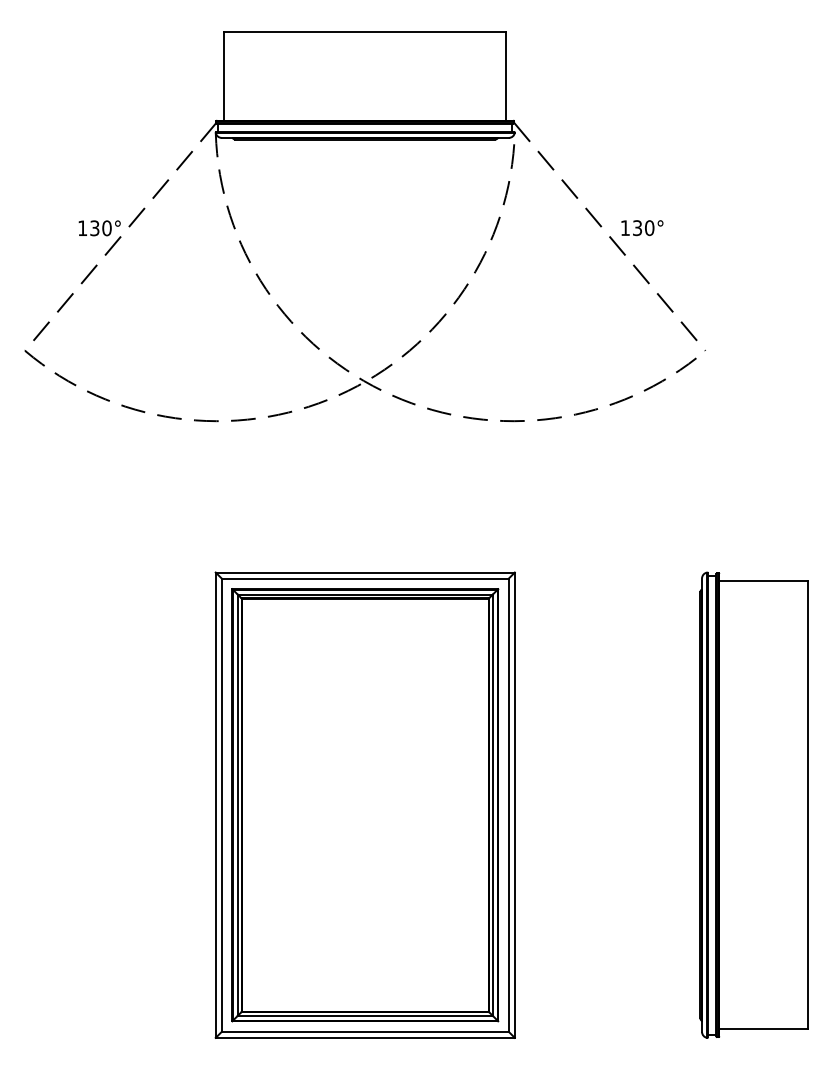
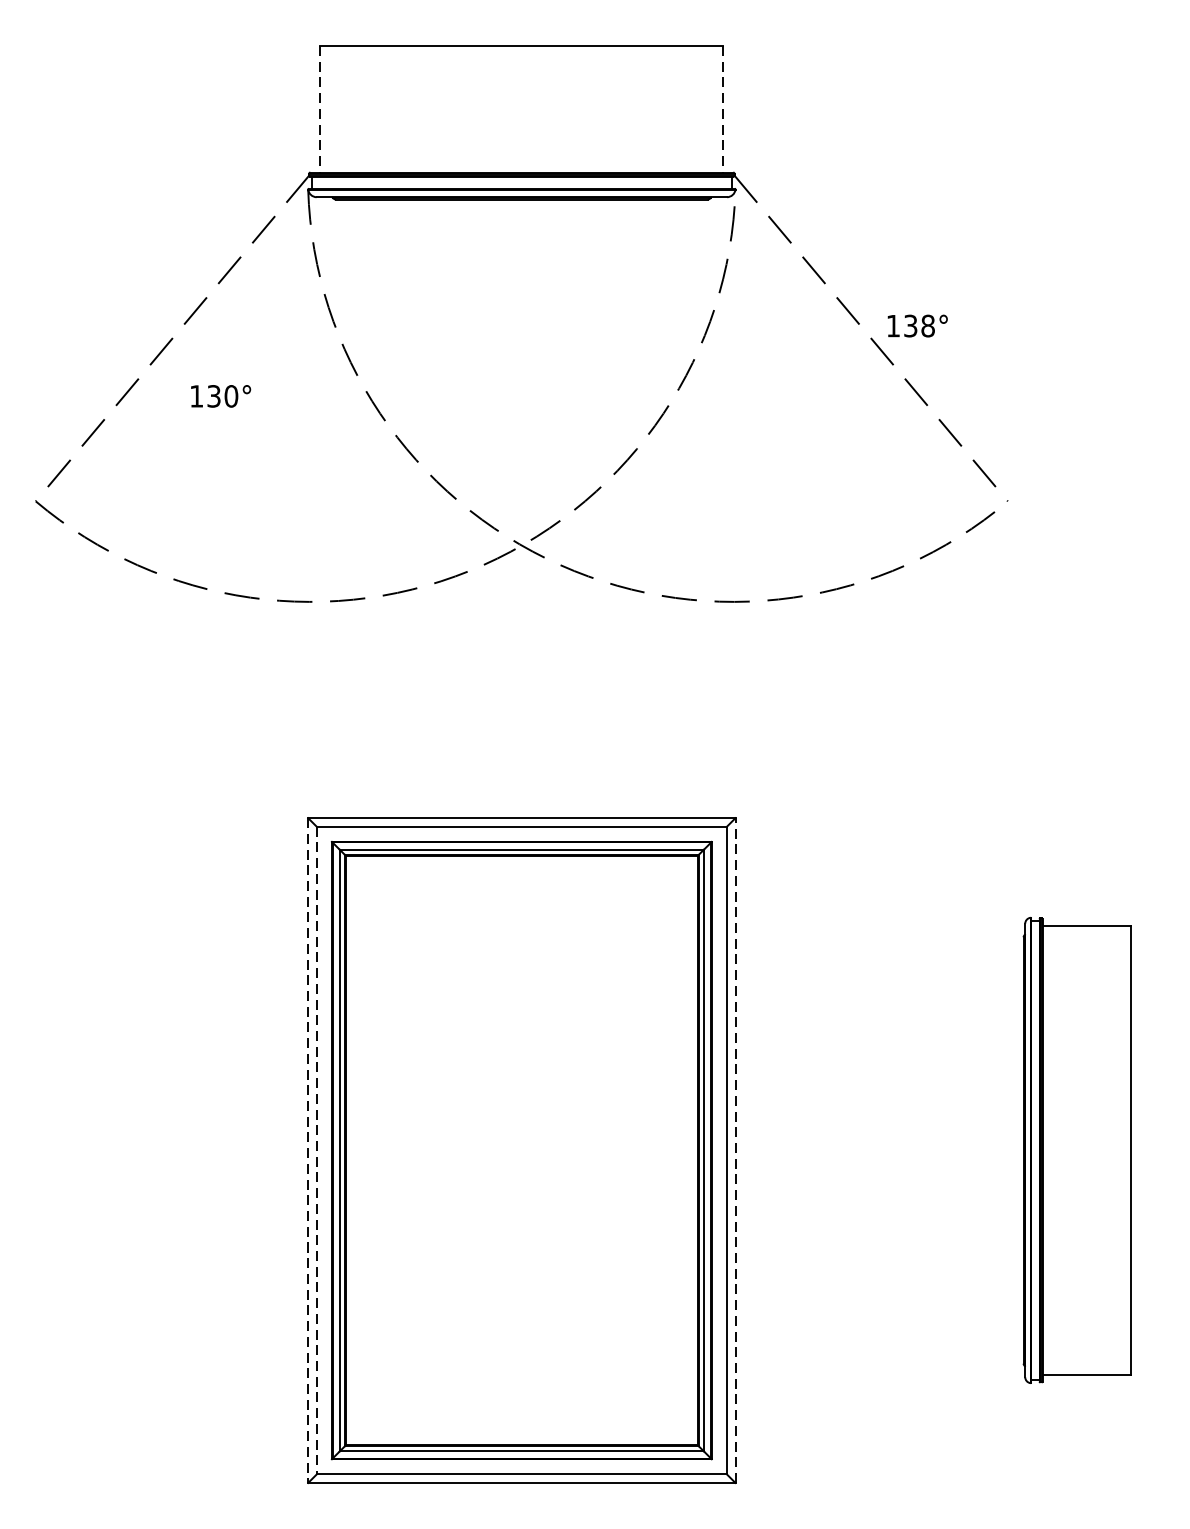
line: (224, 76) -> (320, 109), solid -> dashed
line: (506, 76) -> (723, 109), solid -> dashed
text: (649, 227) -> (927, 325), 130° -> 138°
text: (99, 228) -> (220, 396), moved
part: (753, 804) -> (1076, 1149), size x0.7
line: (215, 805) -> (307, 1150), solid -> dashed
line: (221, 805) -> (316, 1150), solid -> dashed
line: (514, 805) -> (735, 1150), solid -> dashed

